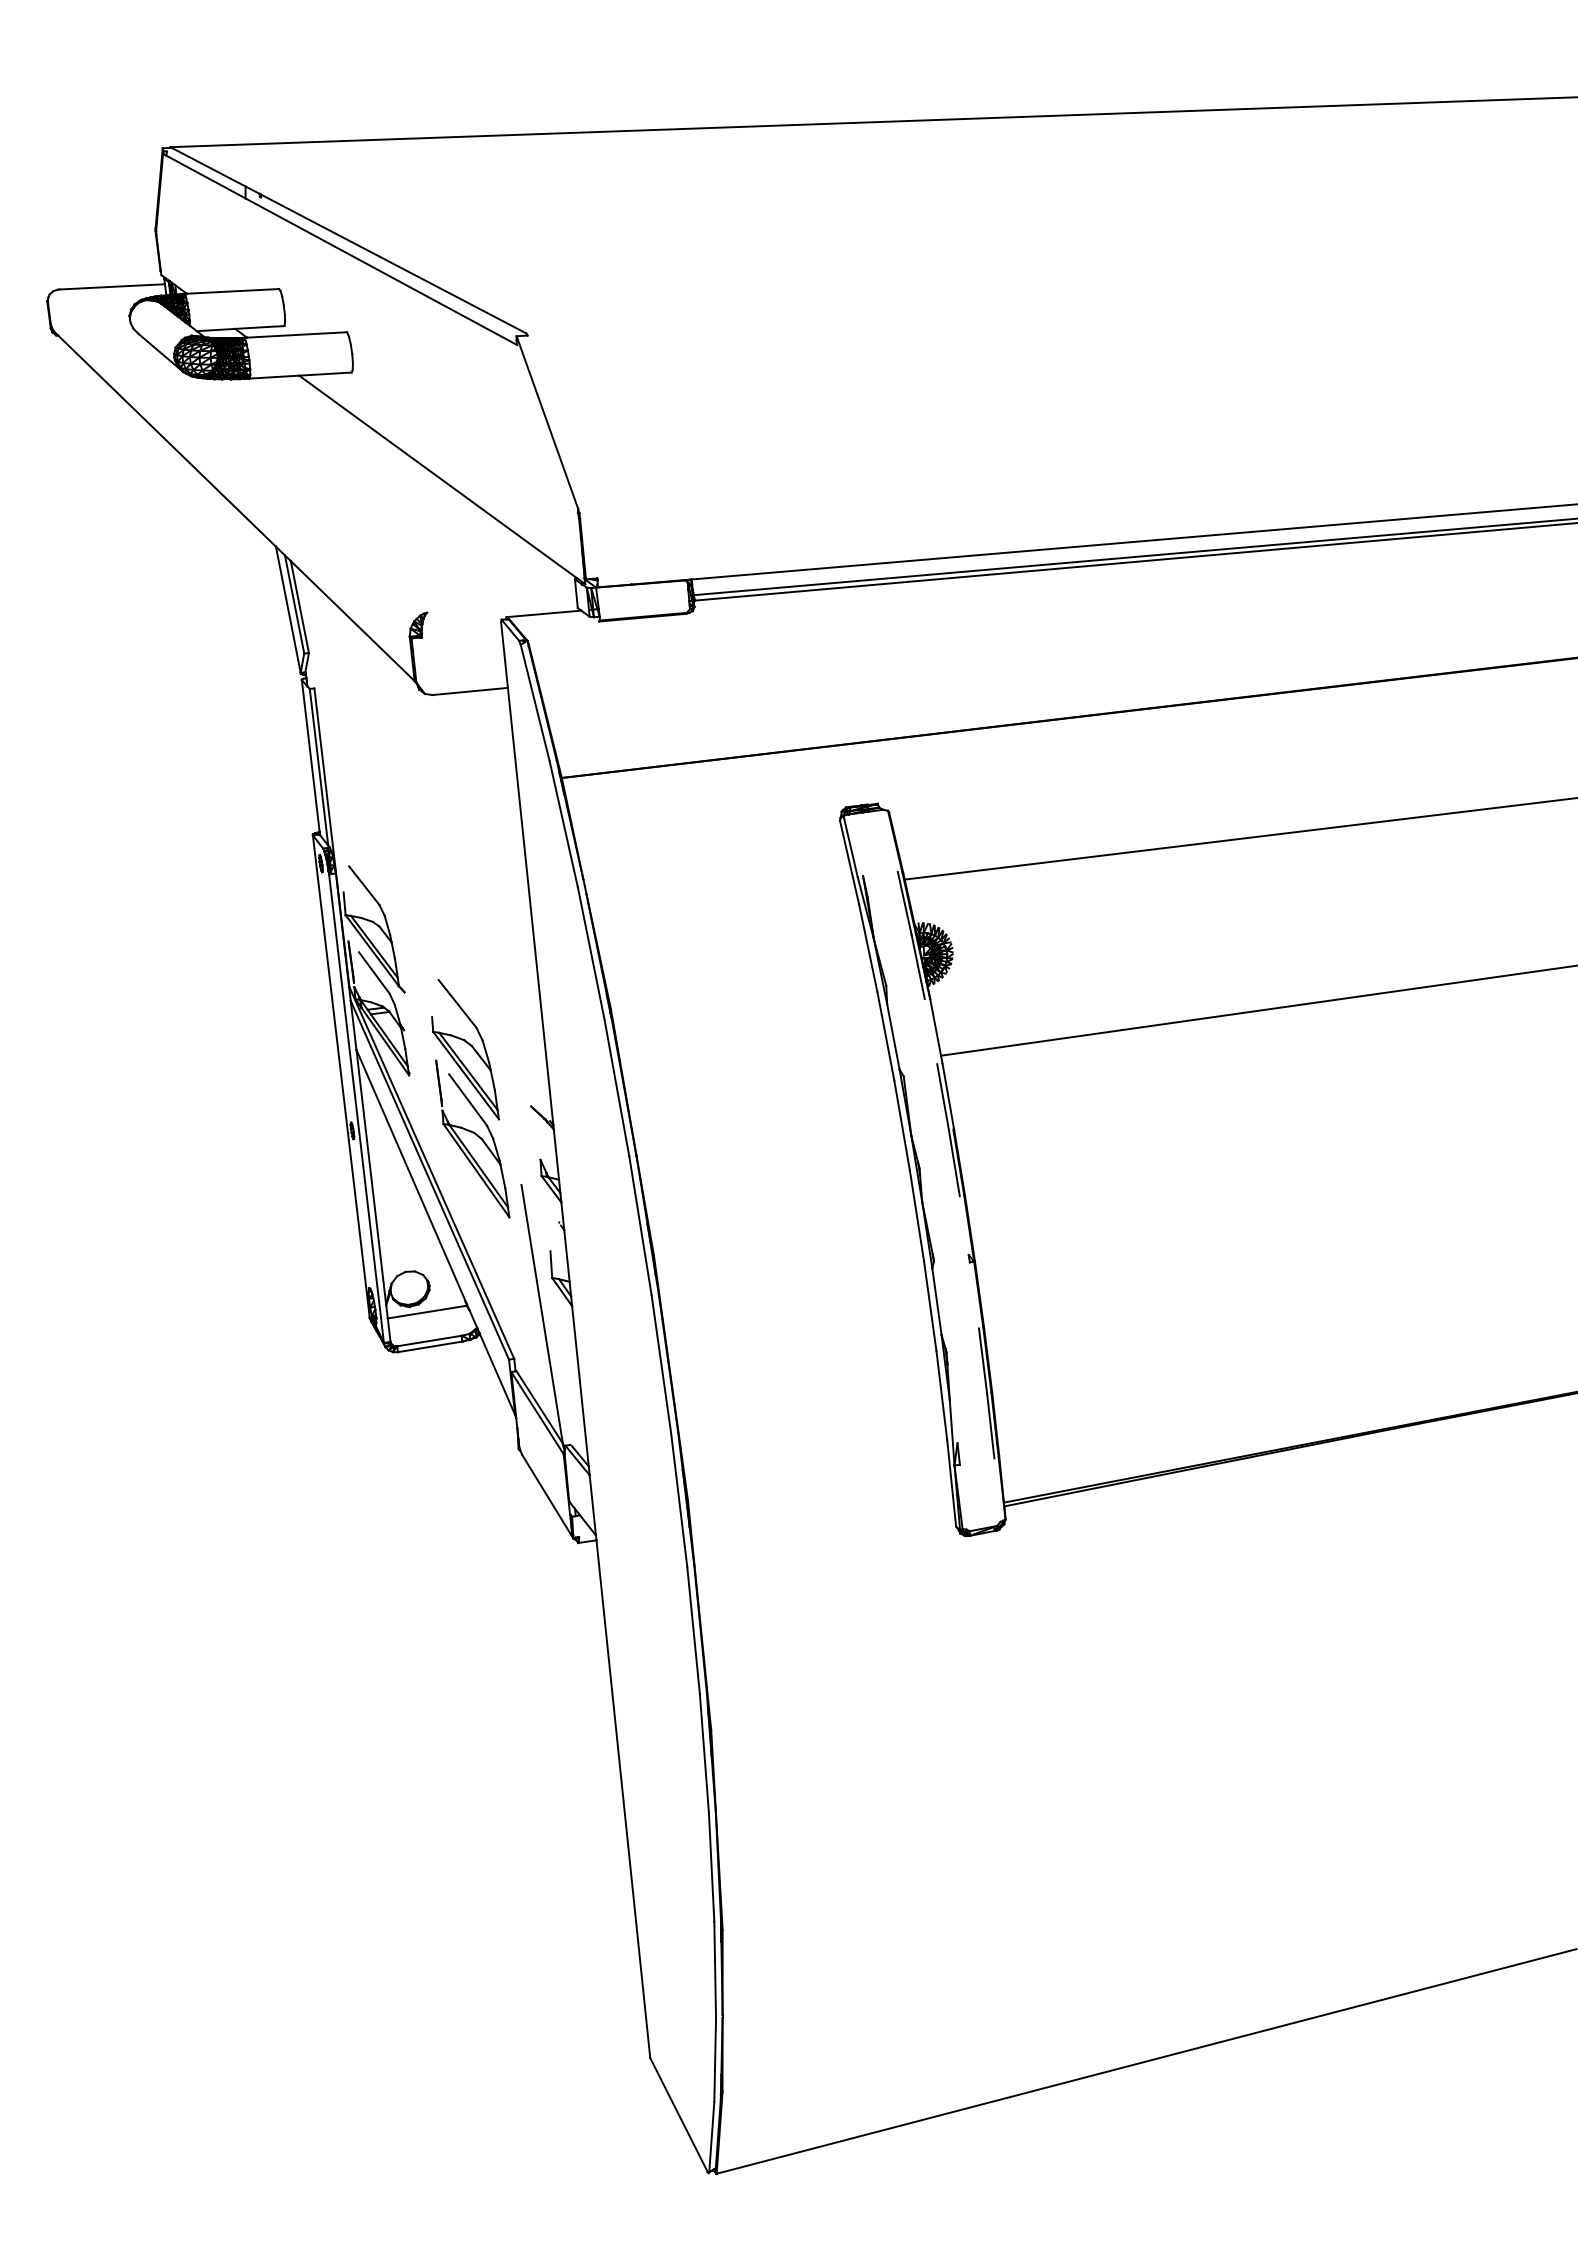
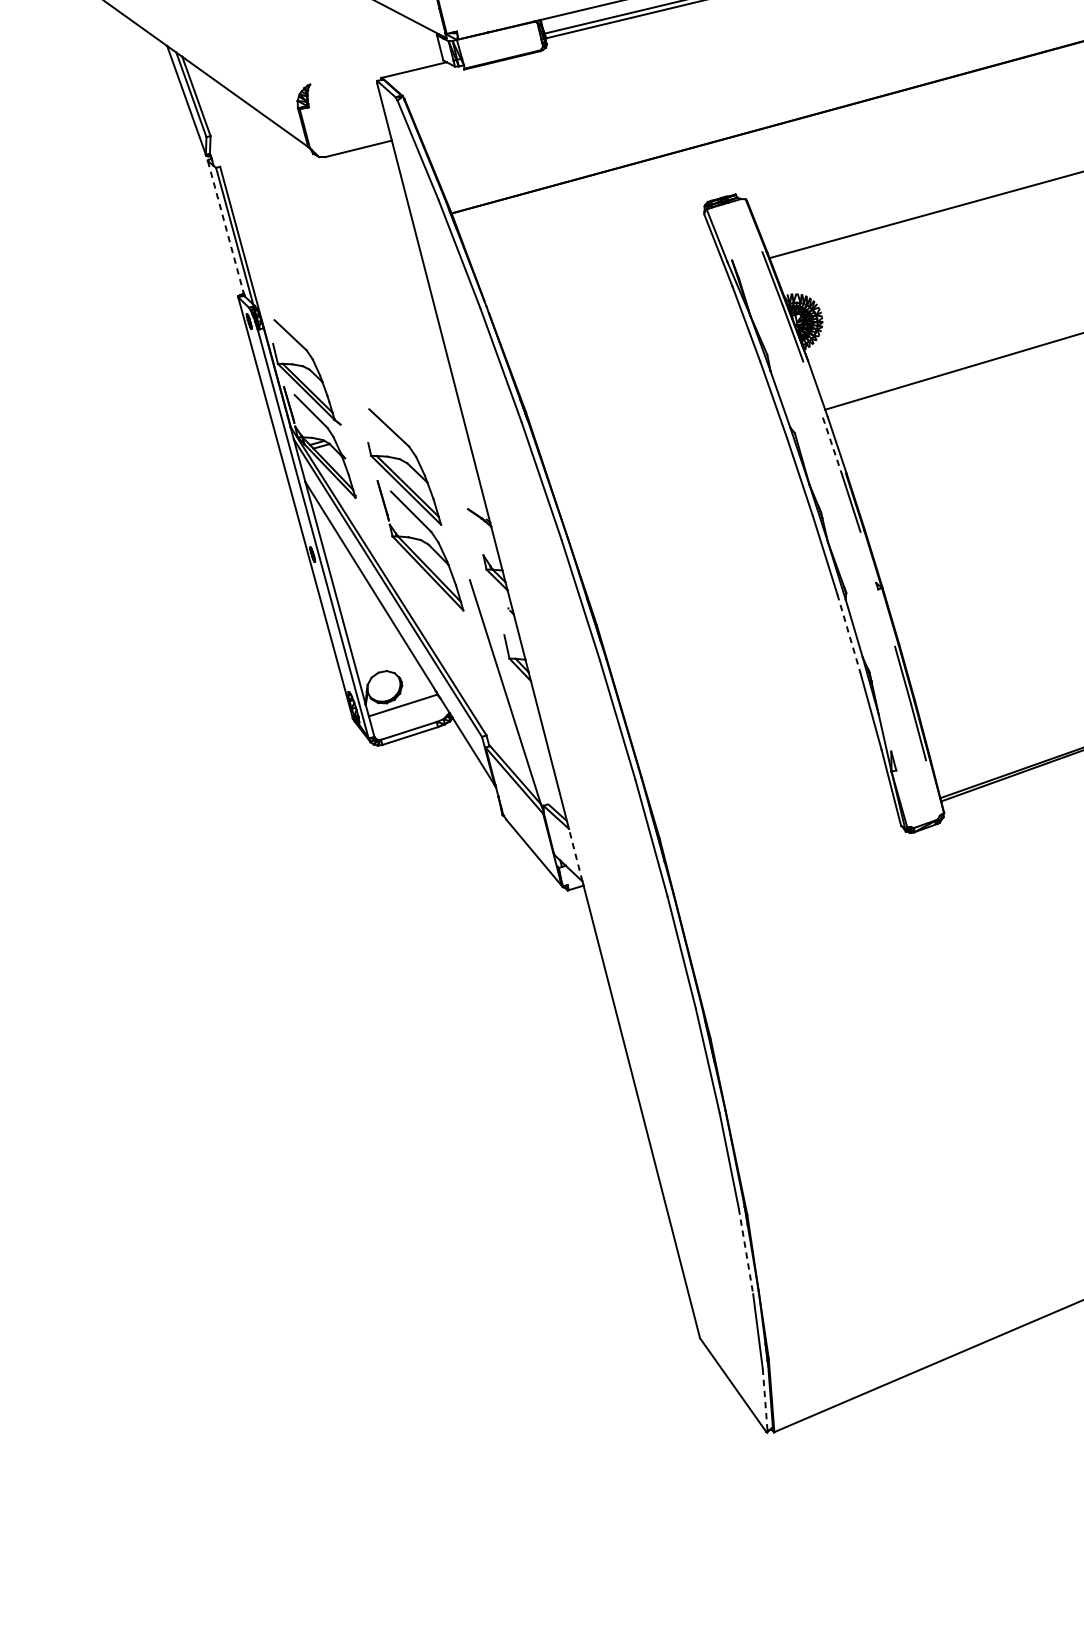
line: (310, 756) -> (225, 227), solid -> dashed
line: (943, 1097) -> (832, 446), solid -> dashed
line: (930, 1306) -> (849, 633), solid -> dashed
line: (592, 1504) -> (575, 854), solid -> dashed
line: (715, 1970) -> (746, 1251), solid -> dashed
line: (711, 2137) -> (764, 1400), solid -> dashed

